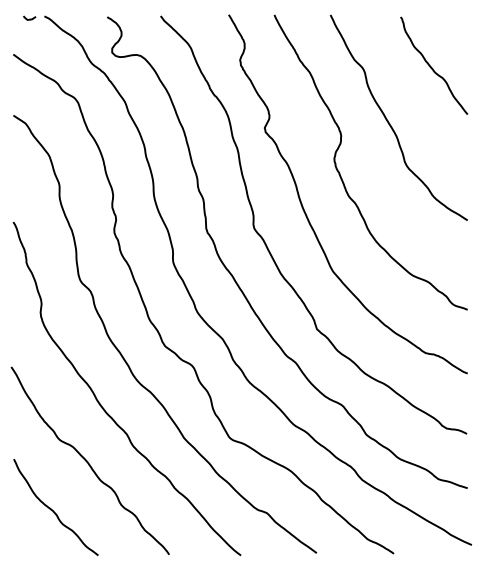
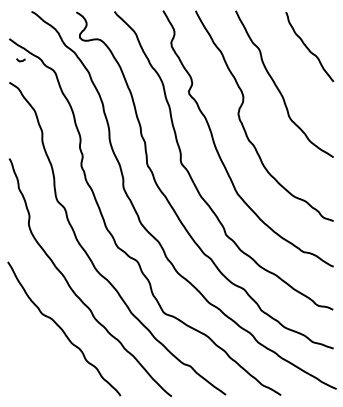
curve: (29, 18) -> (20, 60), moved
curve: (52, 509) -> (37, 363), removed

